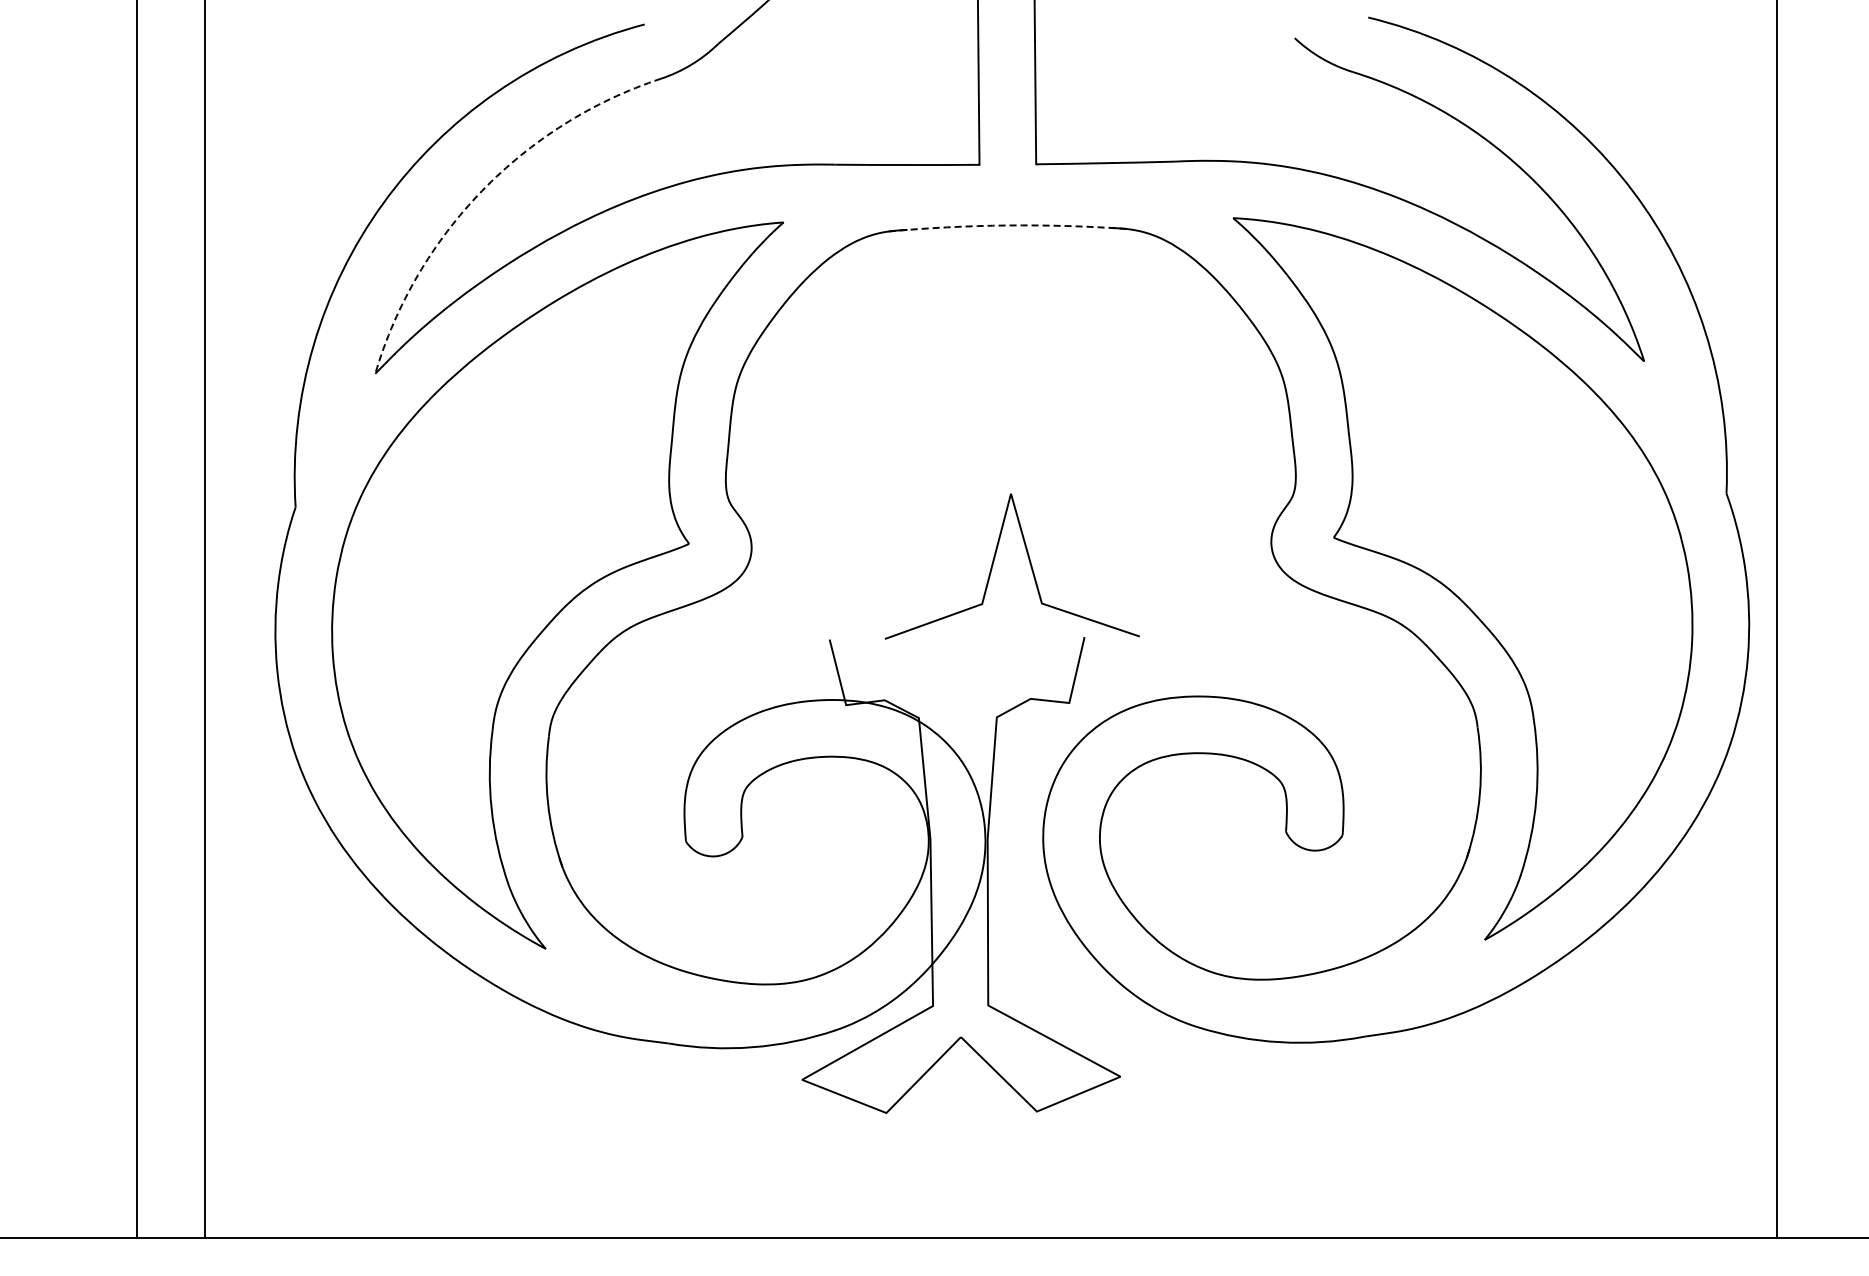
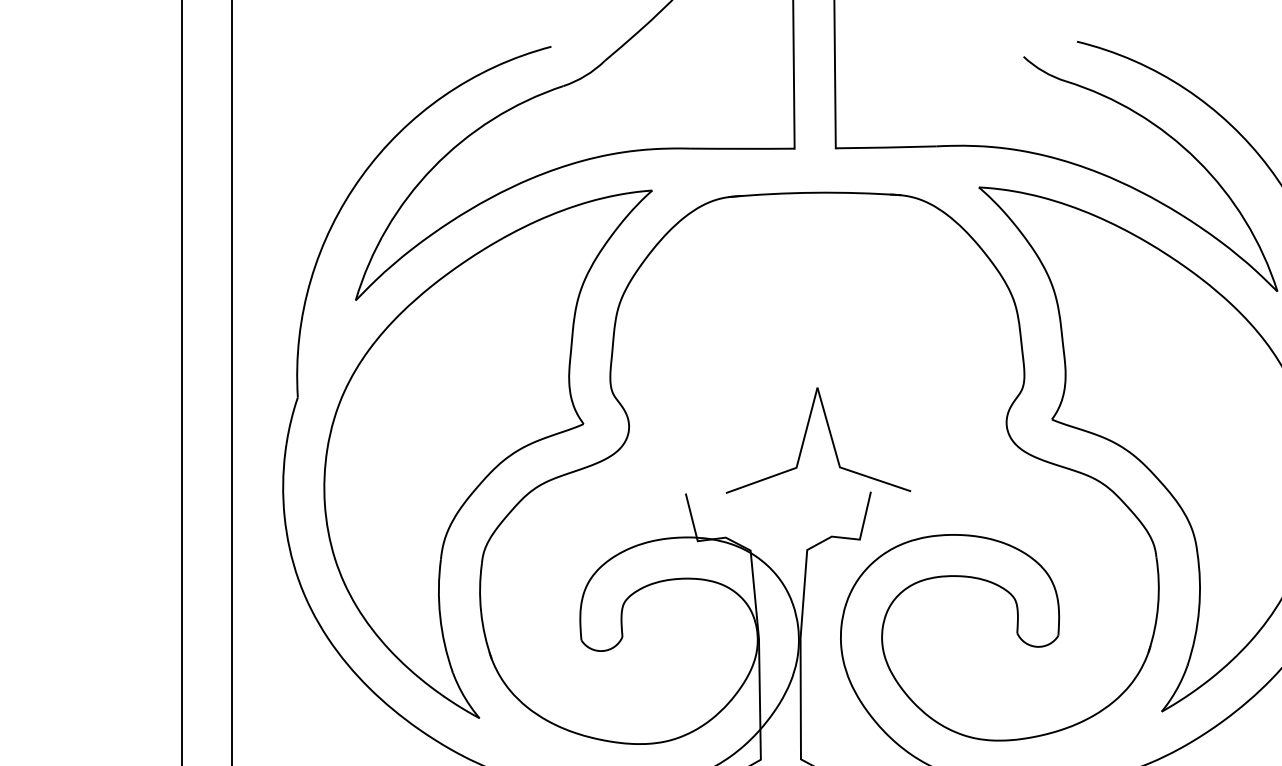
arc: (481, 191) -> (432, 168), dashed -> solid
arc: (1007, 225) -> (814, 192), dashed -> solid

